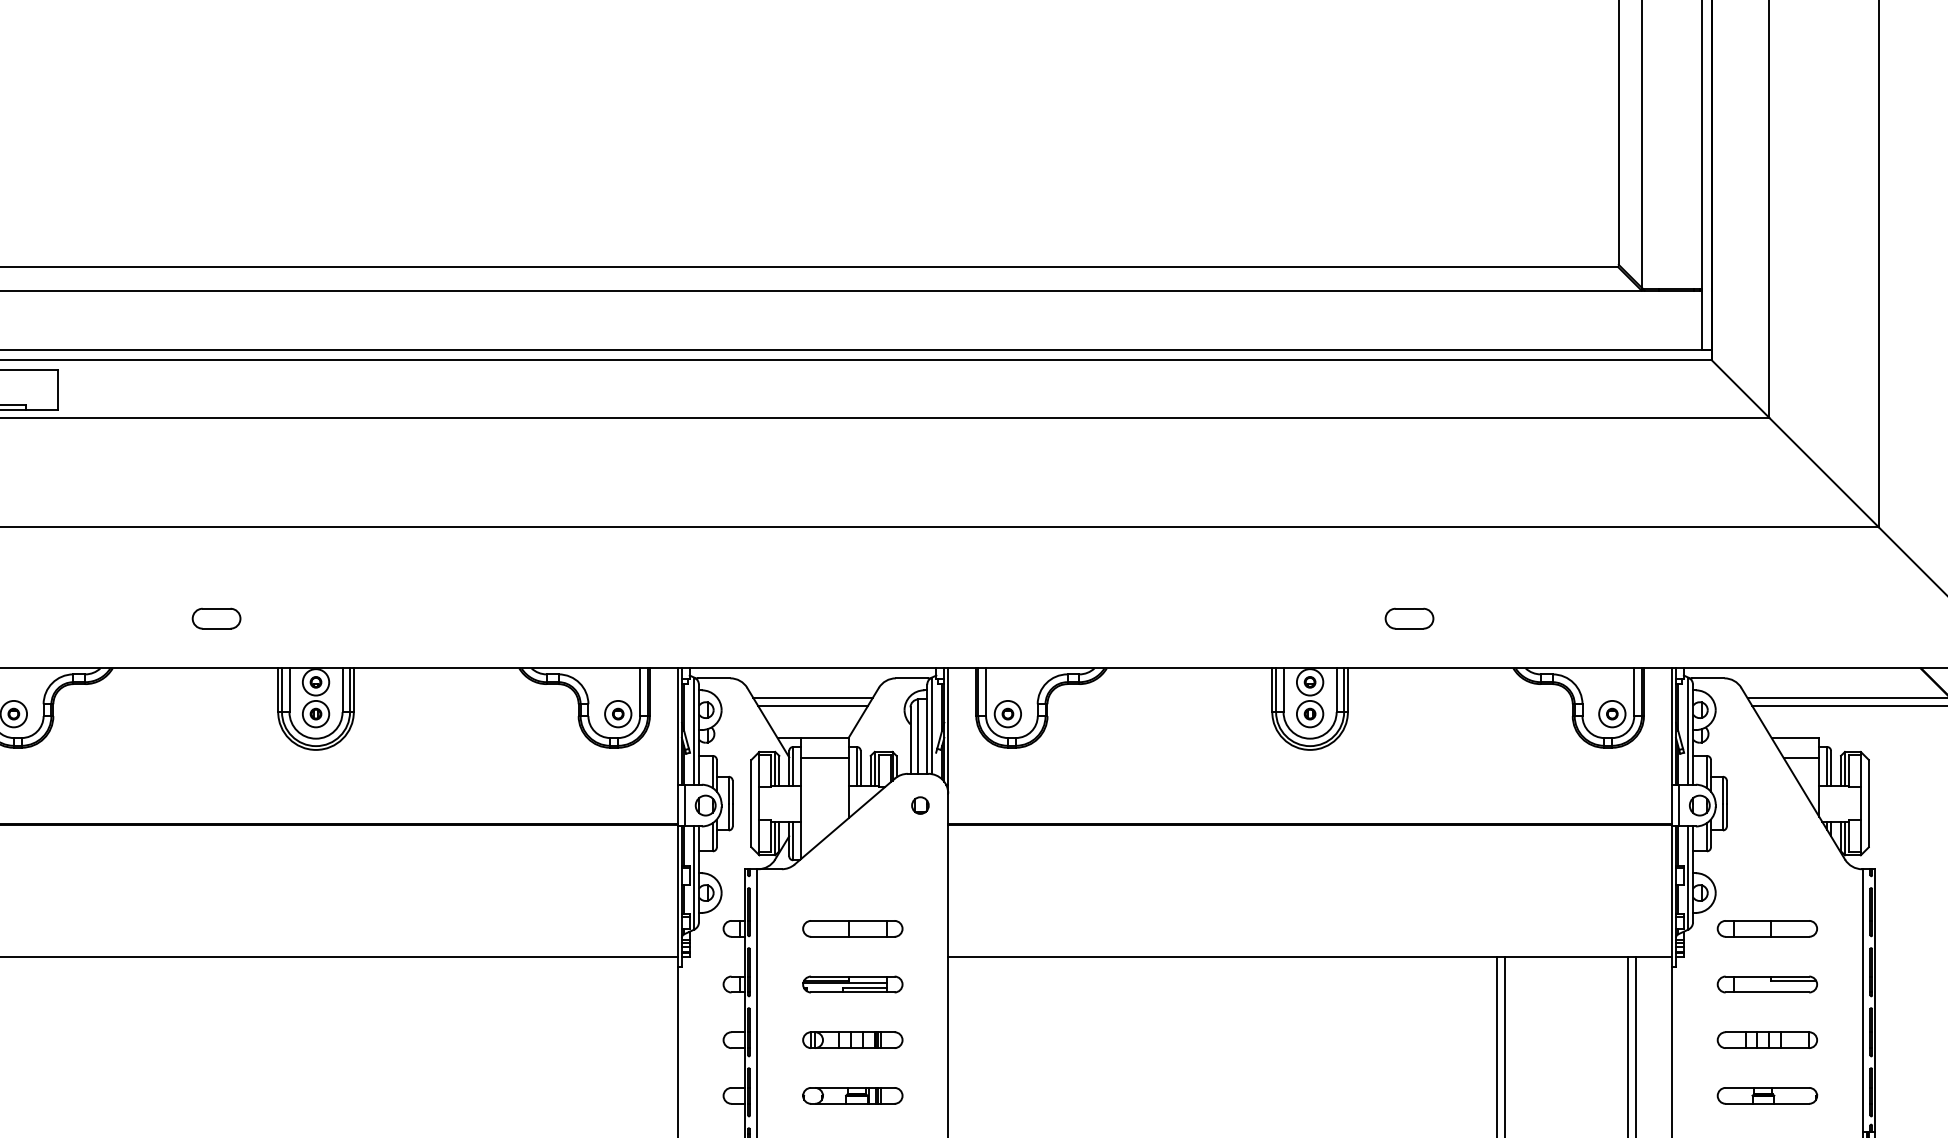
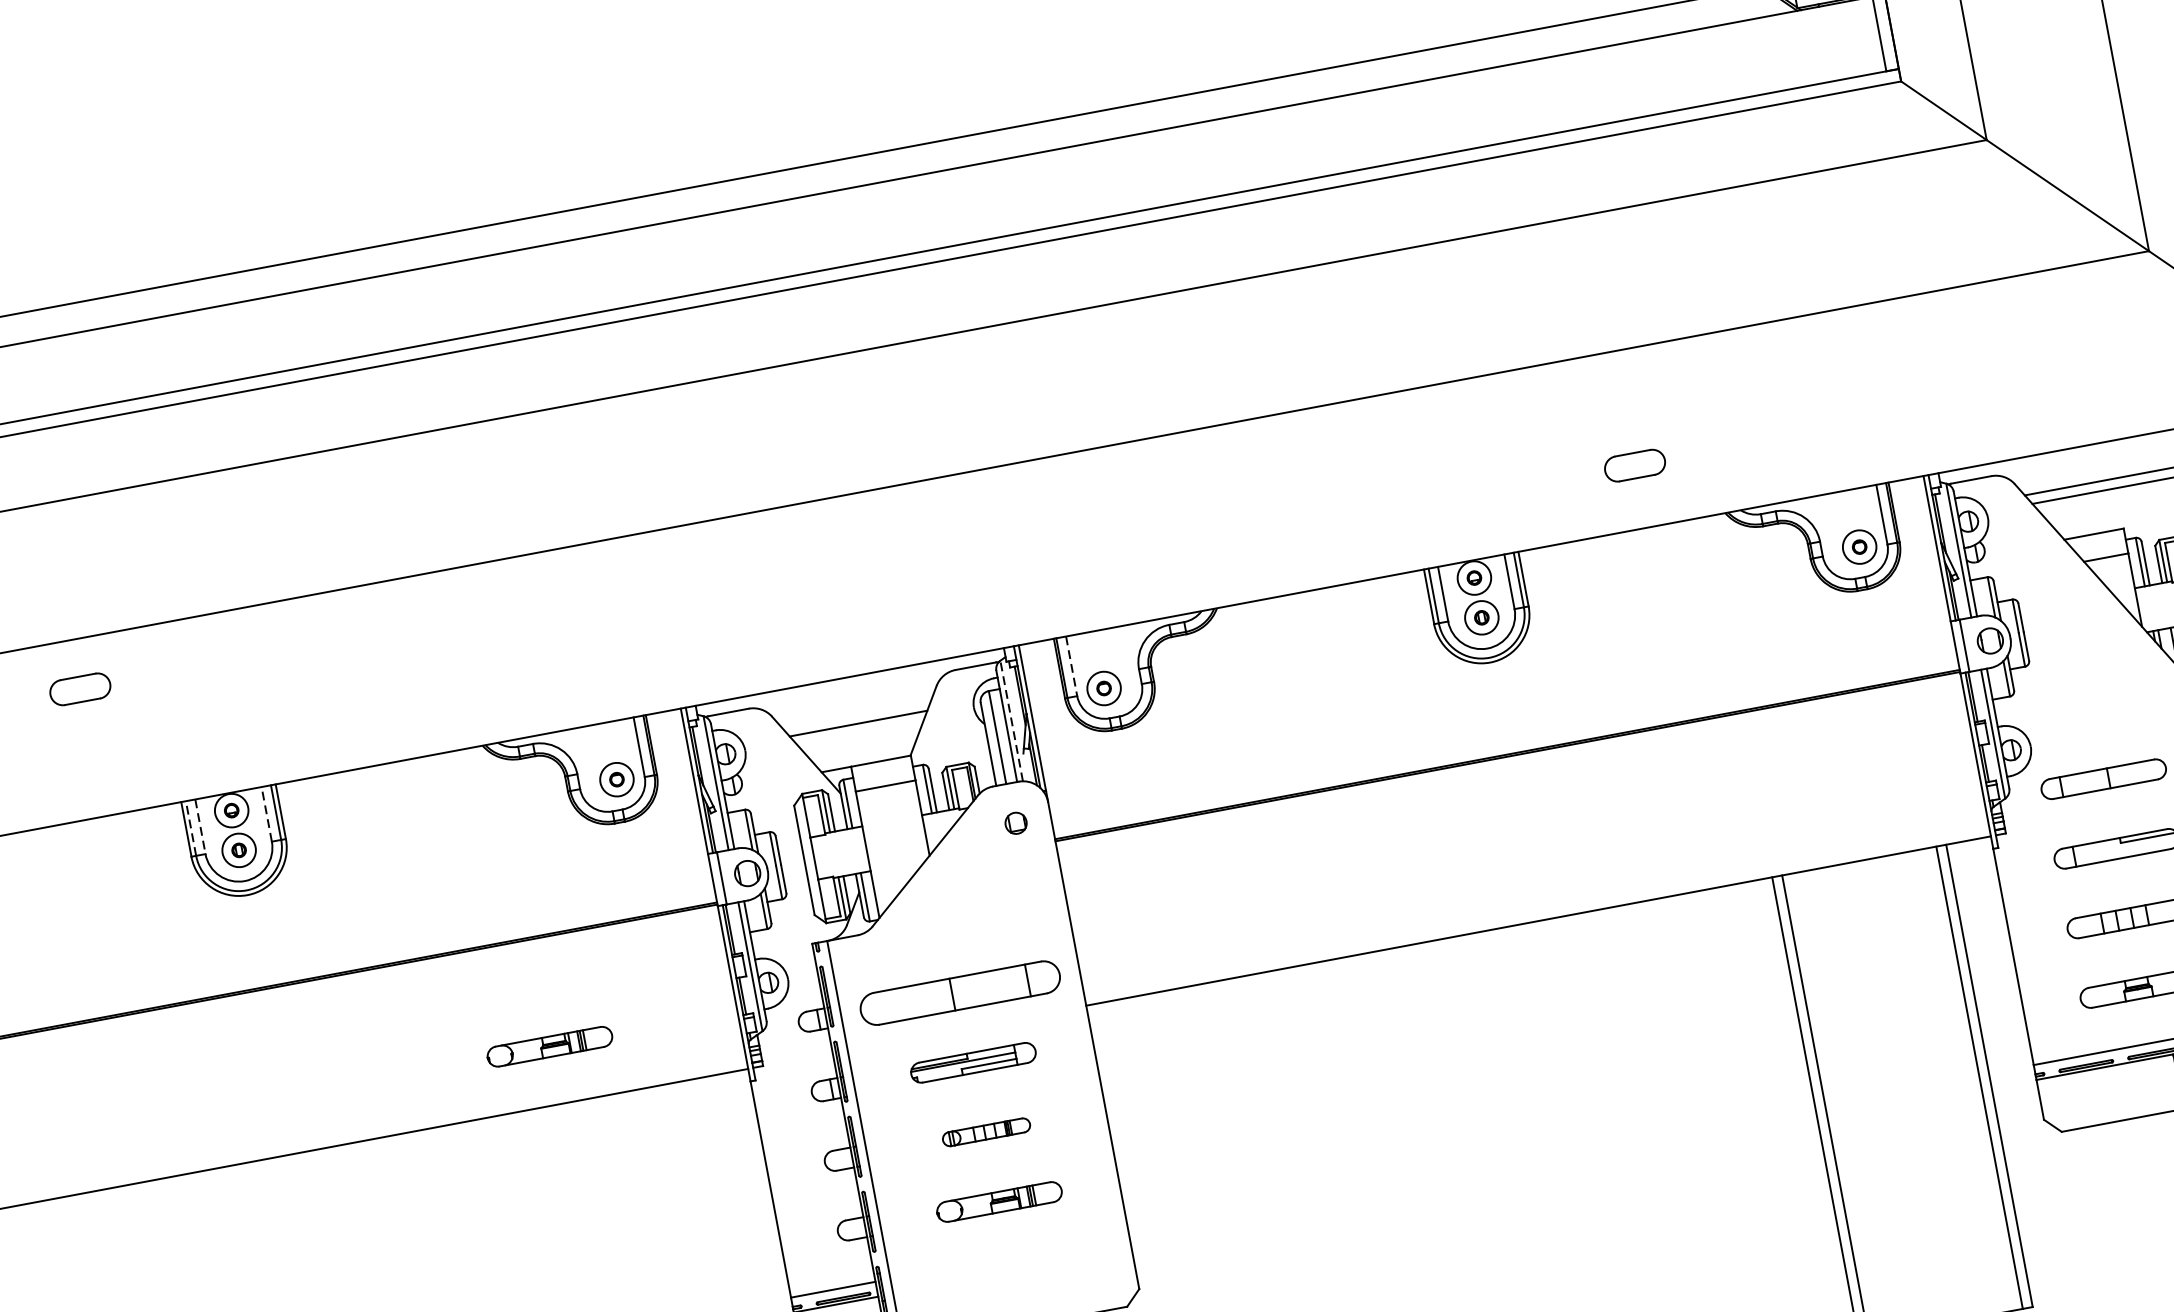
part: (216, 618) -> (80, 689), moved
part: (1409, 618) -> (1634, 465), moved
line: (282, 690) -> (191, 828), solid -> dashed
line: (289, 690) -> (200, 827), solid -> dashed
line: (342, 690) -> (266, 814), solid -> dashed
line: (986, 692) -> (1072, 666), solid -> dashed
line: (812, 698) -> (856, 714), removed
line: (931, 725) -> (1011, 720), solid -> dashed
part: (527, 910) -> (549, 1046), added
part: (852, 928) -> (959, 992), size x1.6
part: (852, 1039) -> (985, 1131), size x0.7

